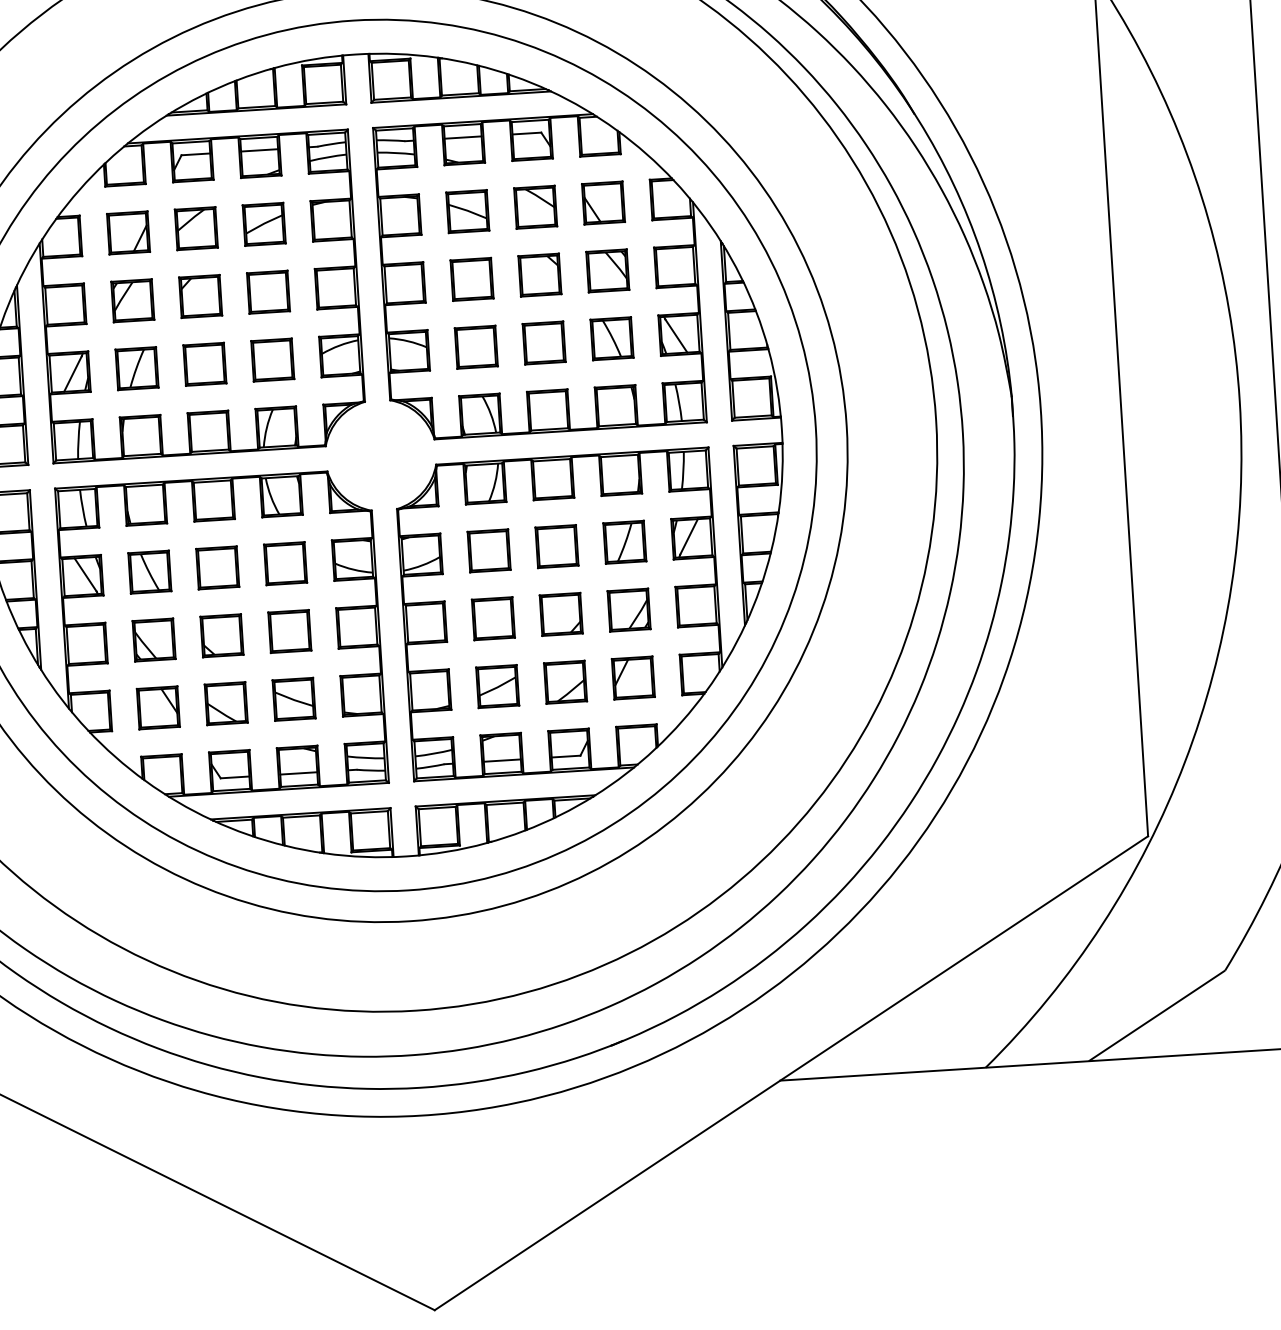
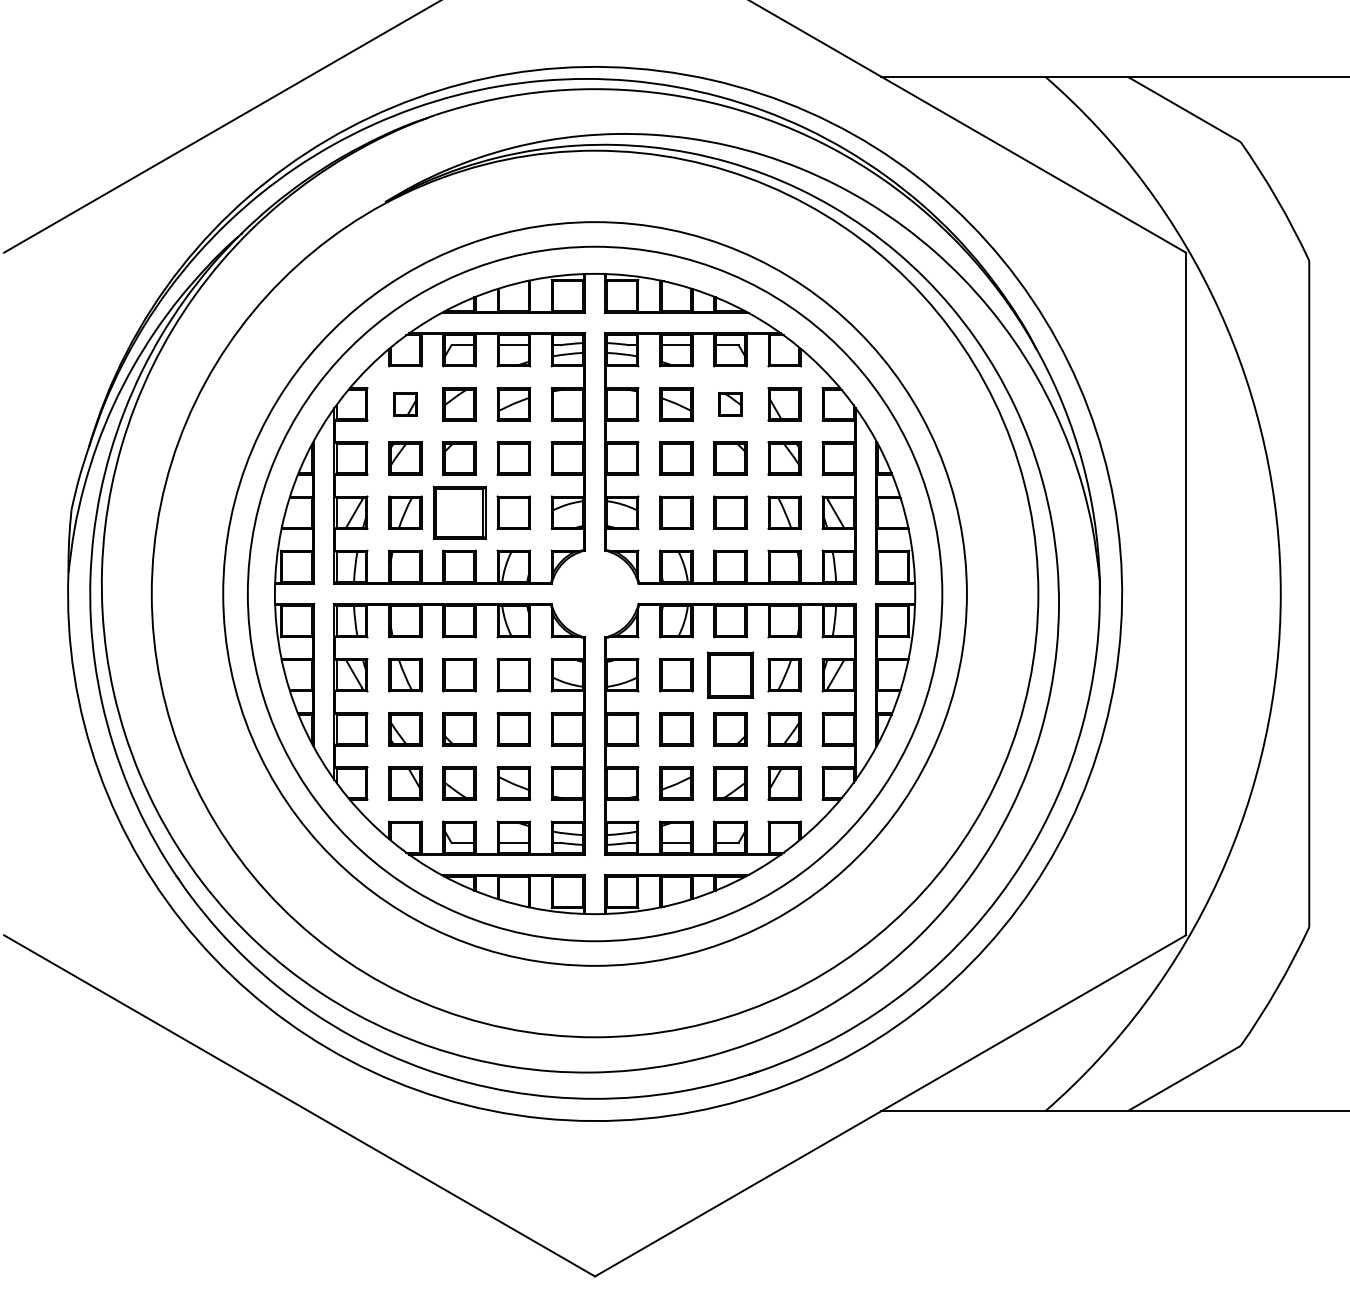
part: (535, 207) -> (730, 404), size x0.7
part: (128, 233) -> (405, 404), size x0.7
part: (204, 364) -> (459, 512), size x1.6
part: (556, 546) -> (730, 675), size x1.4

